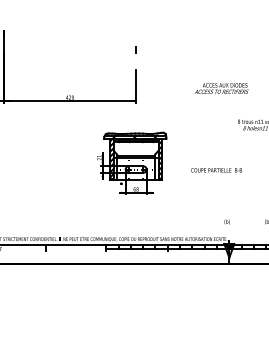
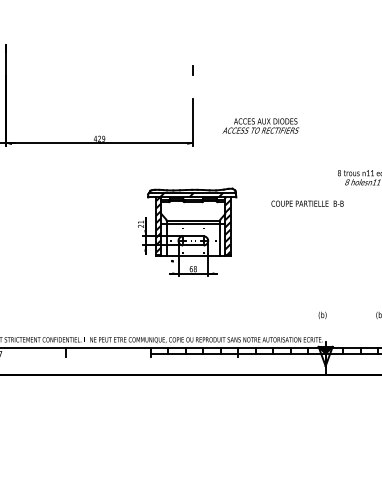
text: (221, 88) -> (260, 125), moved
text: (216, 170) -> (307, 203), moved

